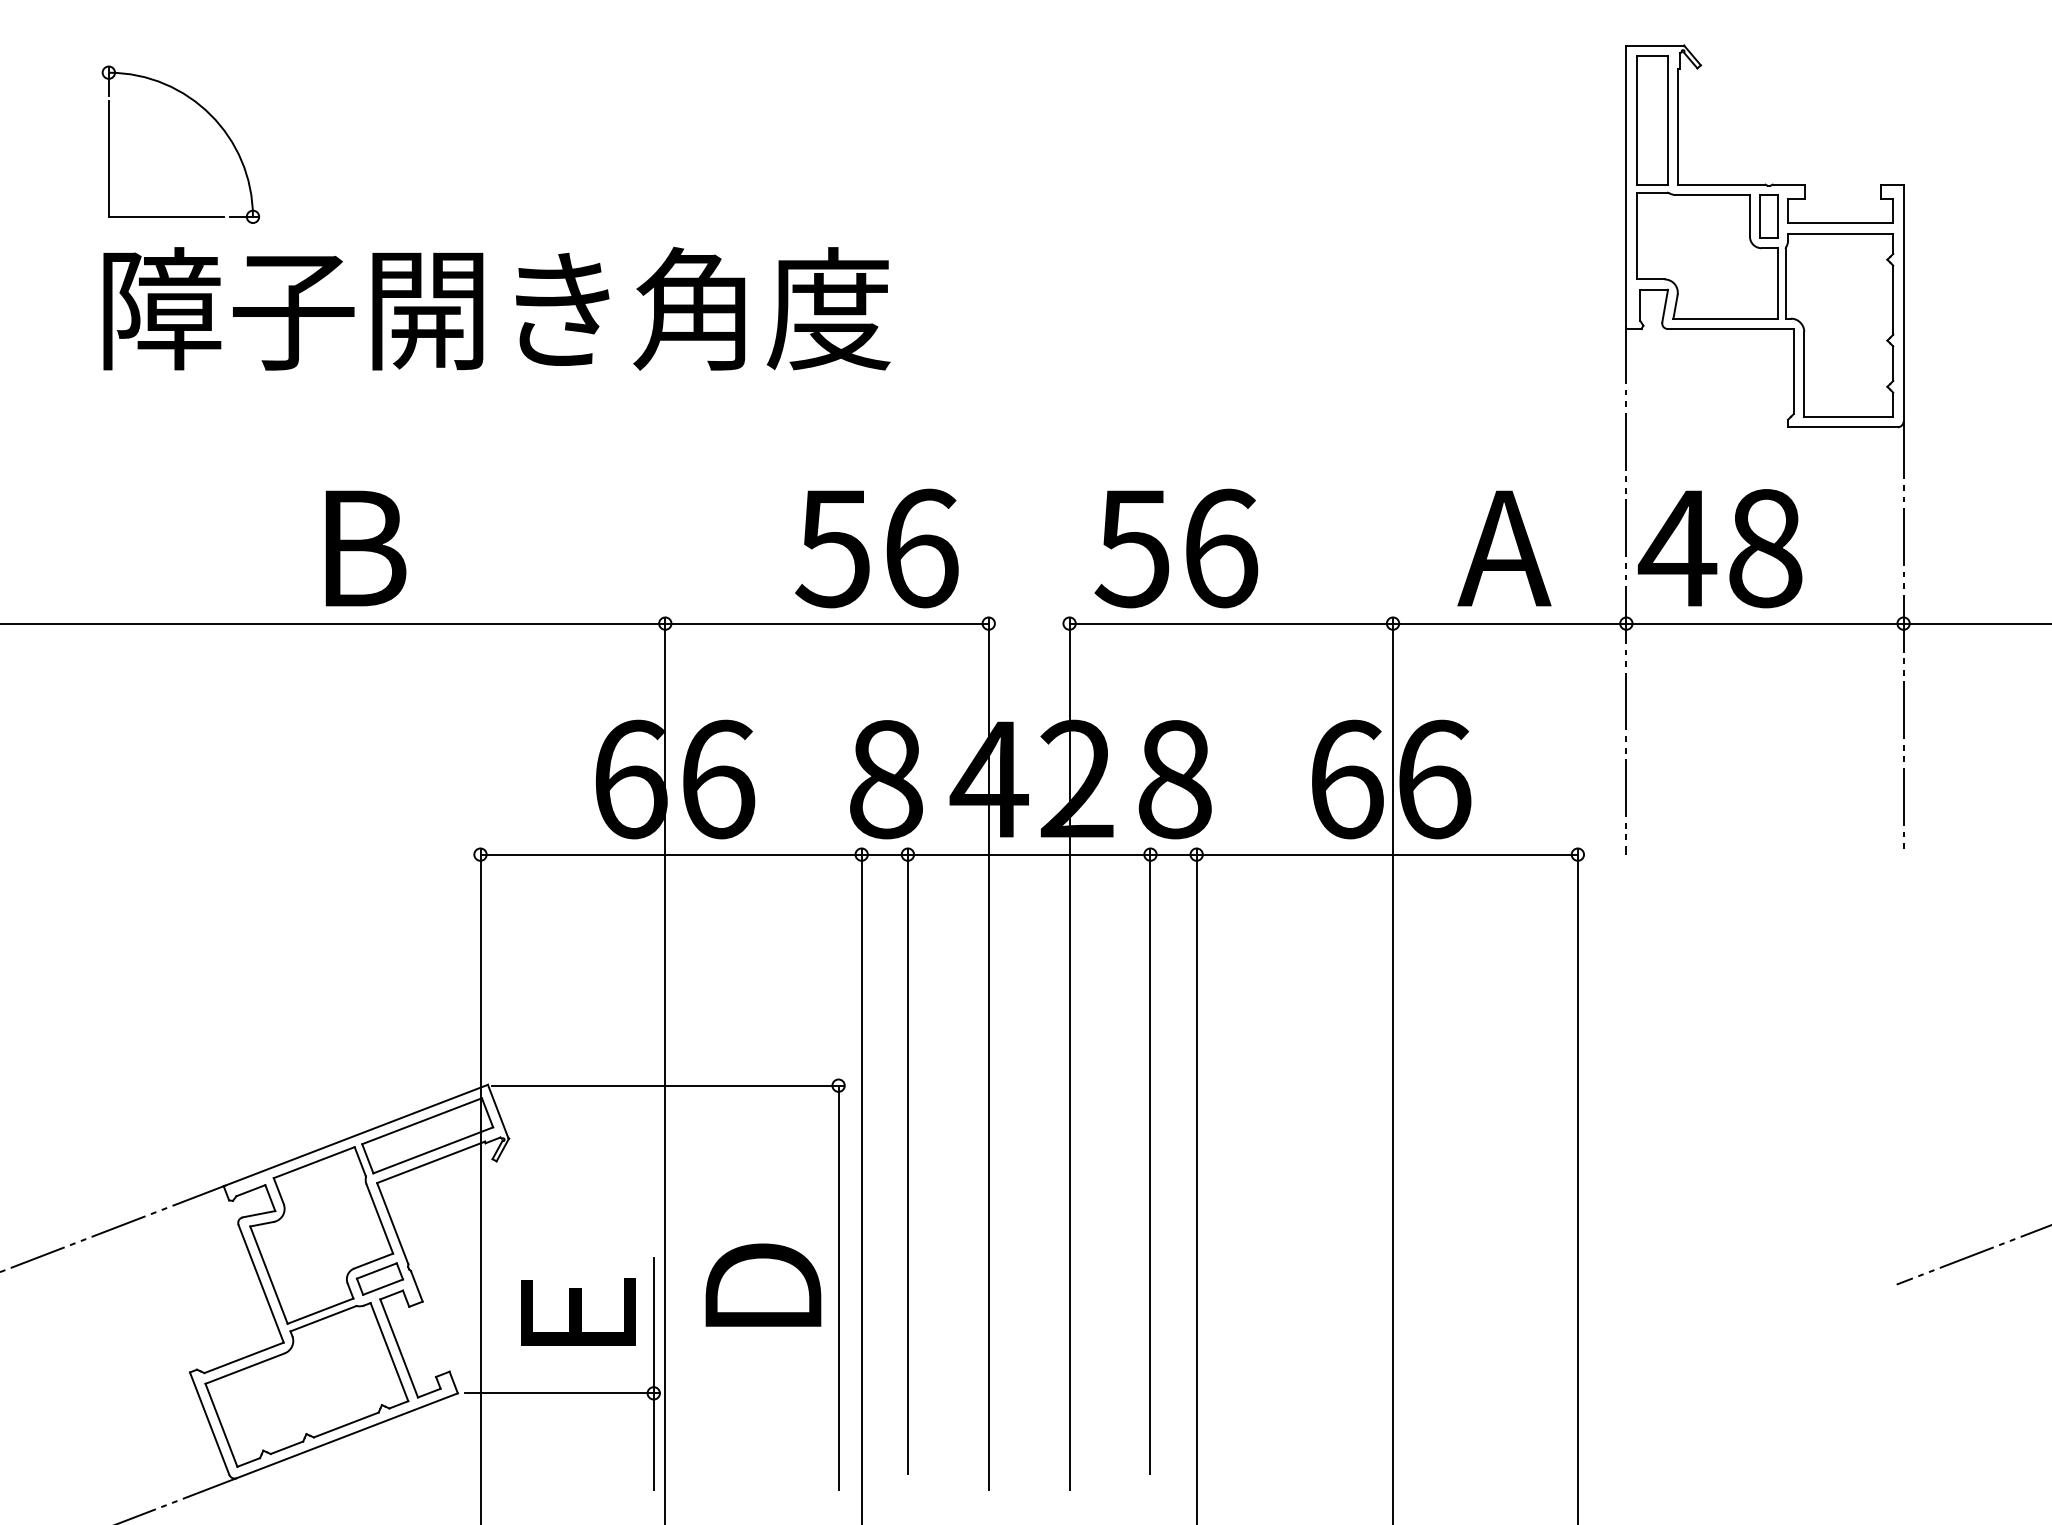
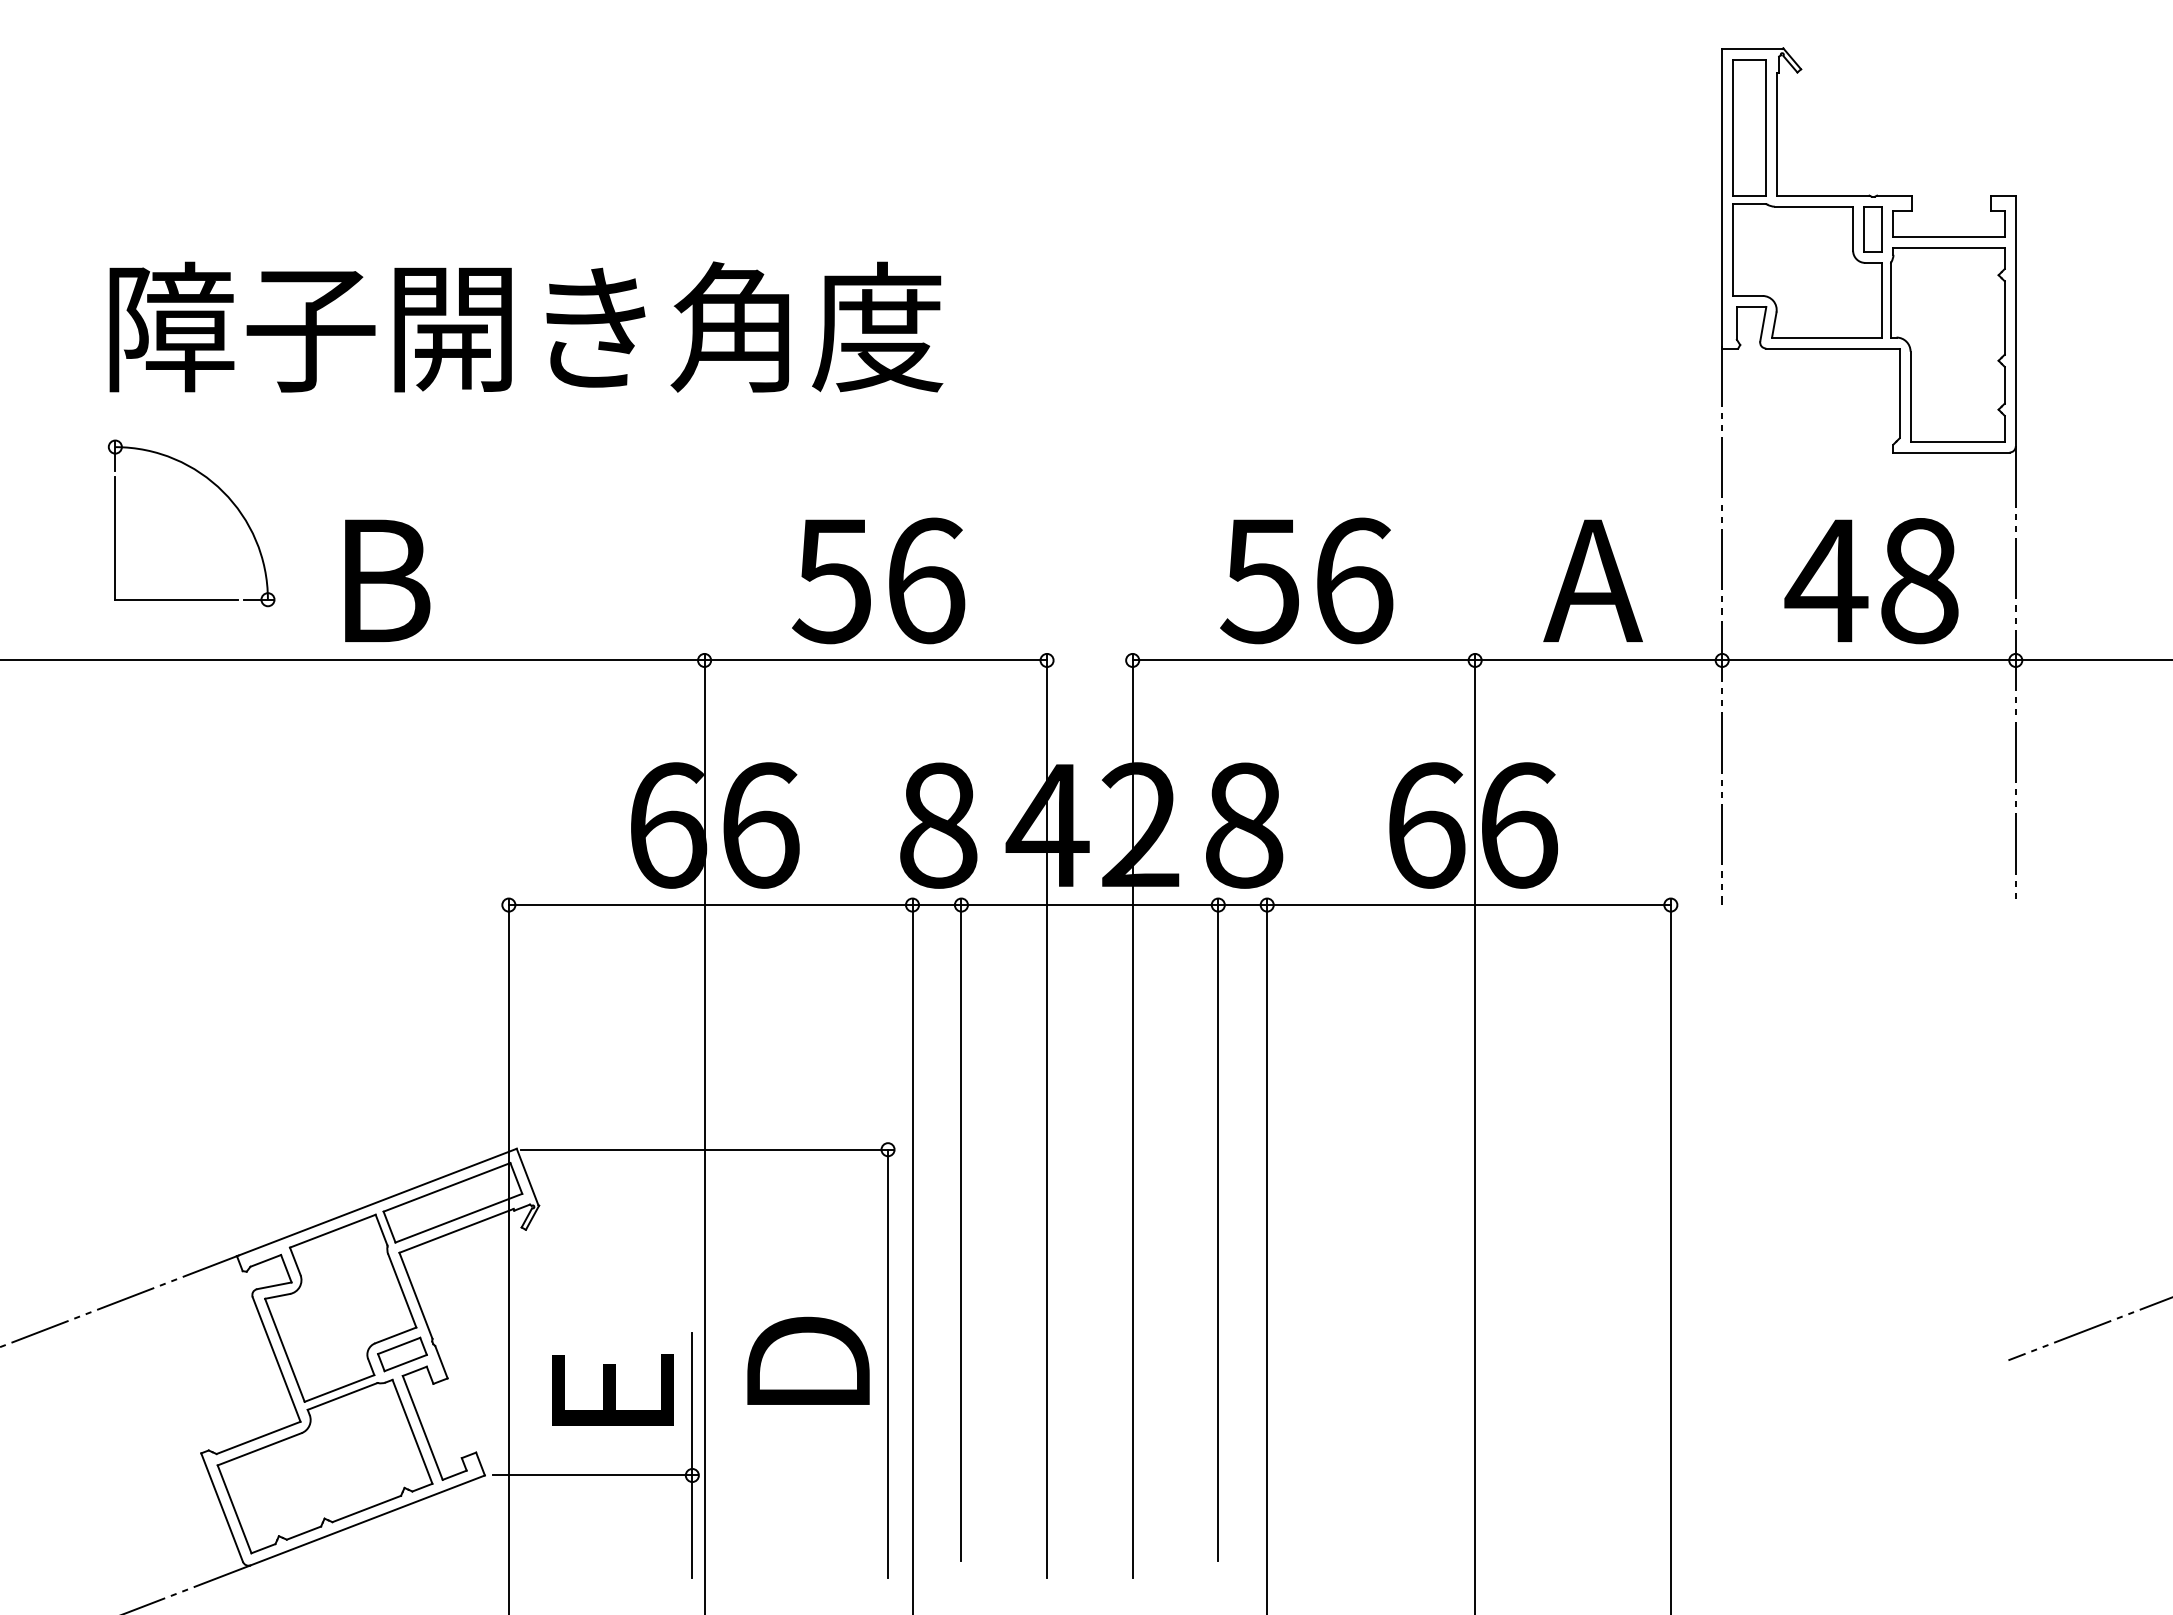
part: (210, 115) -> (222, 492), moved
text: (876, 548) -> (878, 580), moved
text: (1176, 548) -> (1306, 580), moved
text: (1720, 549) -> (1871, 581), moved

